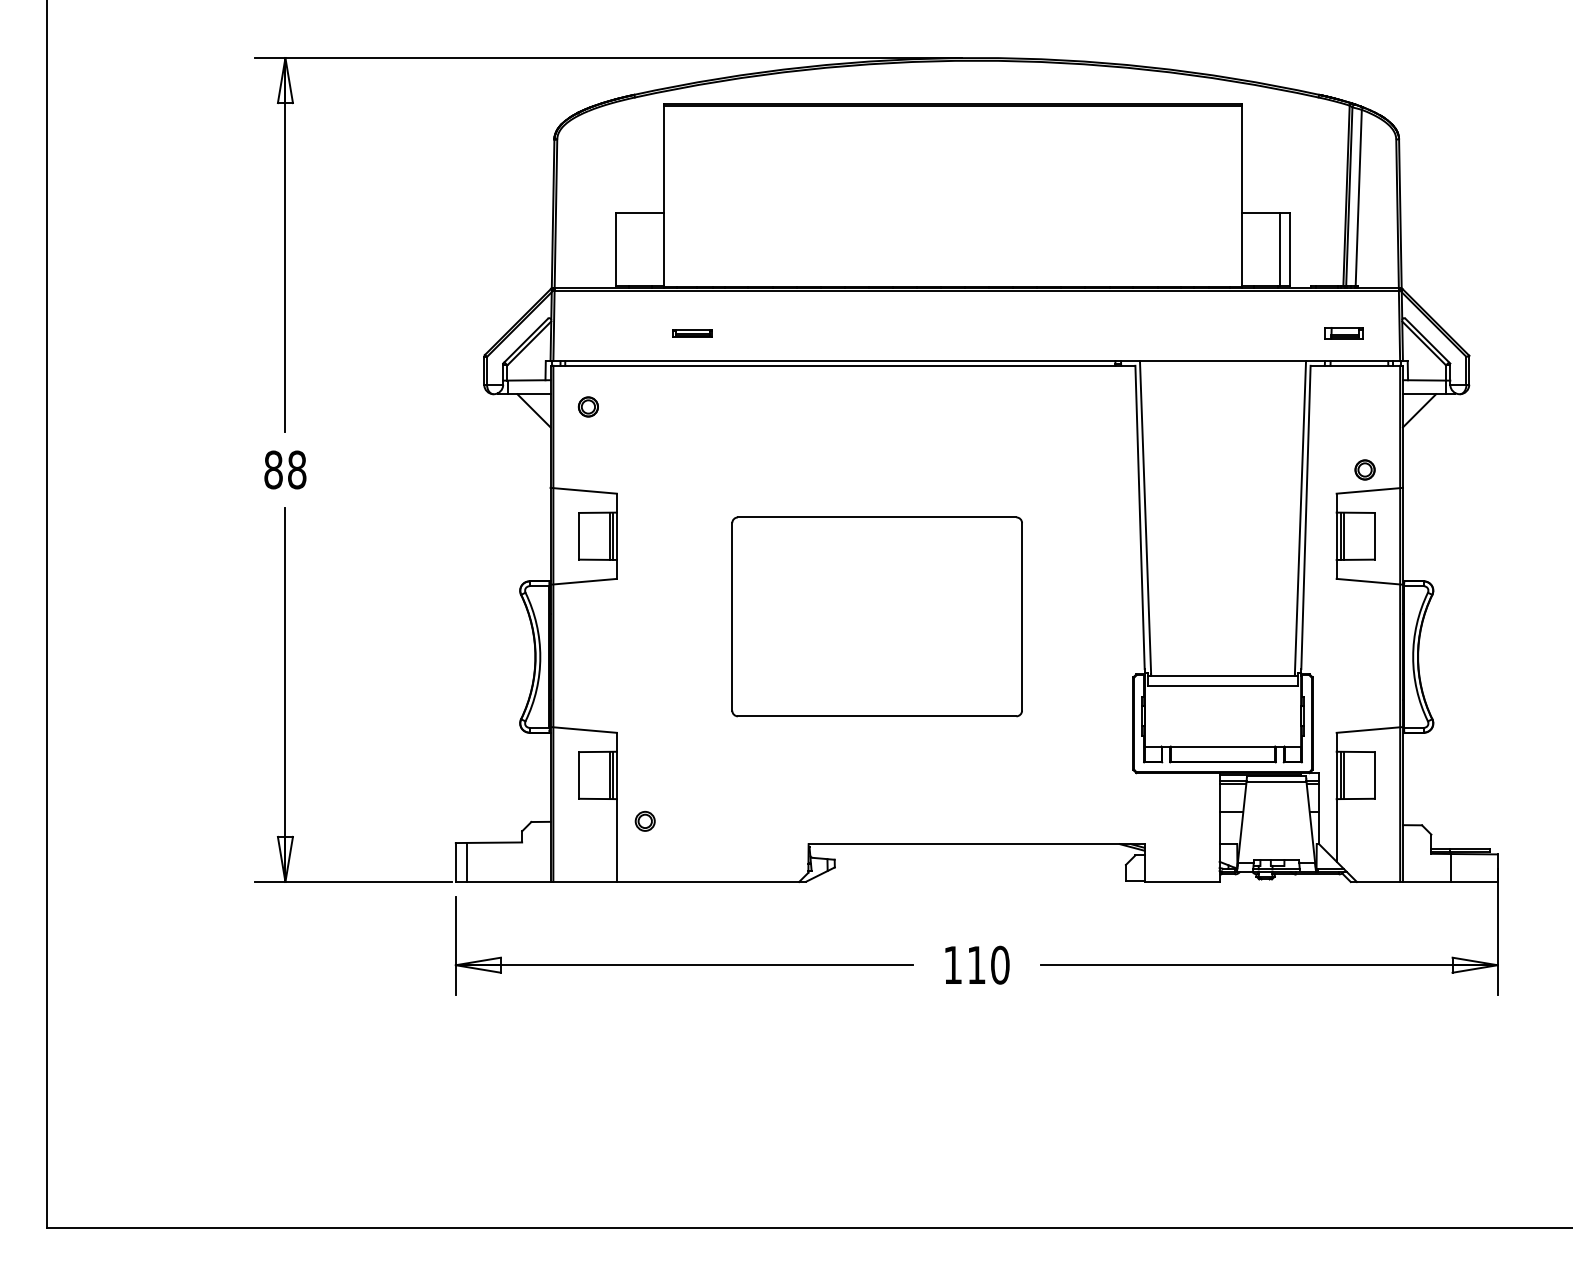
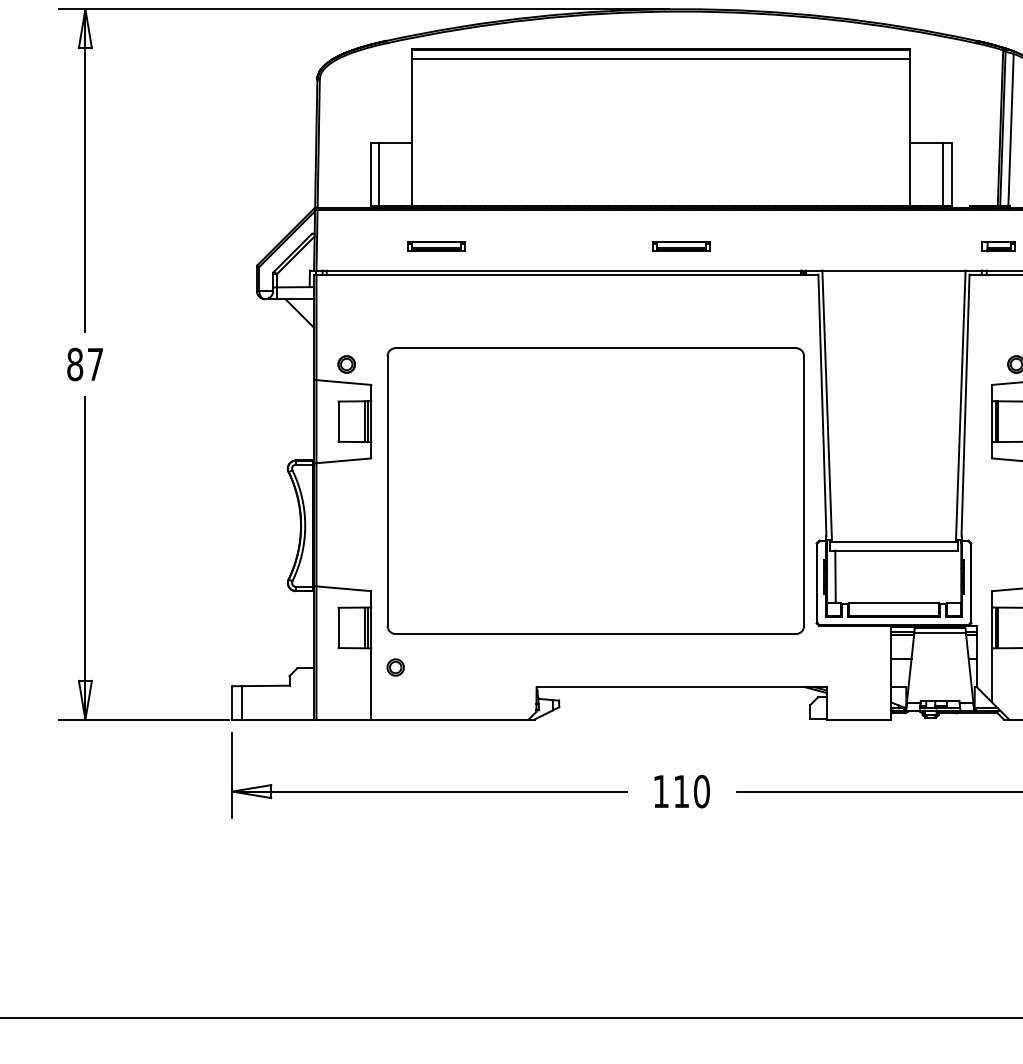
line: (952, 115) -> (660, 58), added
line: (625, 248) -> (378, 173), added
part: (692, 333) -> (436, 246), size x1.67
part: (976, 333) -> (681, 246), added
part: (587, 406) -> (345, 364), moved
text: (297, 469) -> (95, 364), 88 -> 87
part: (876, 616) -> (595, 490), size x1.67
line: (1154, 715) -> (834, 576), added

